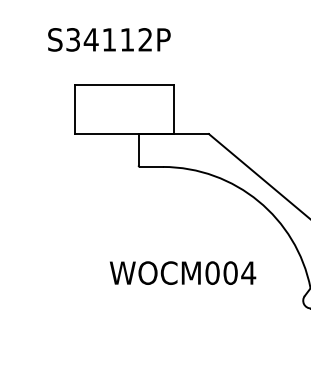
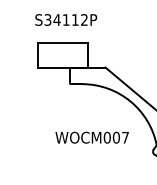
text: (109, 38) -> (66, 19), moved
text: (248, 272) -> (125, 137), WOCM004 -> WOCM007

